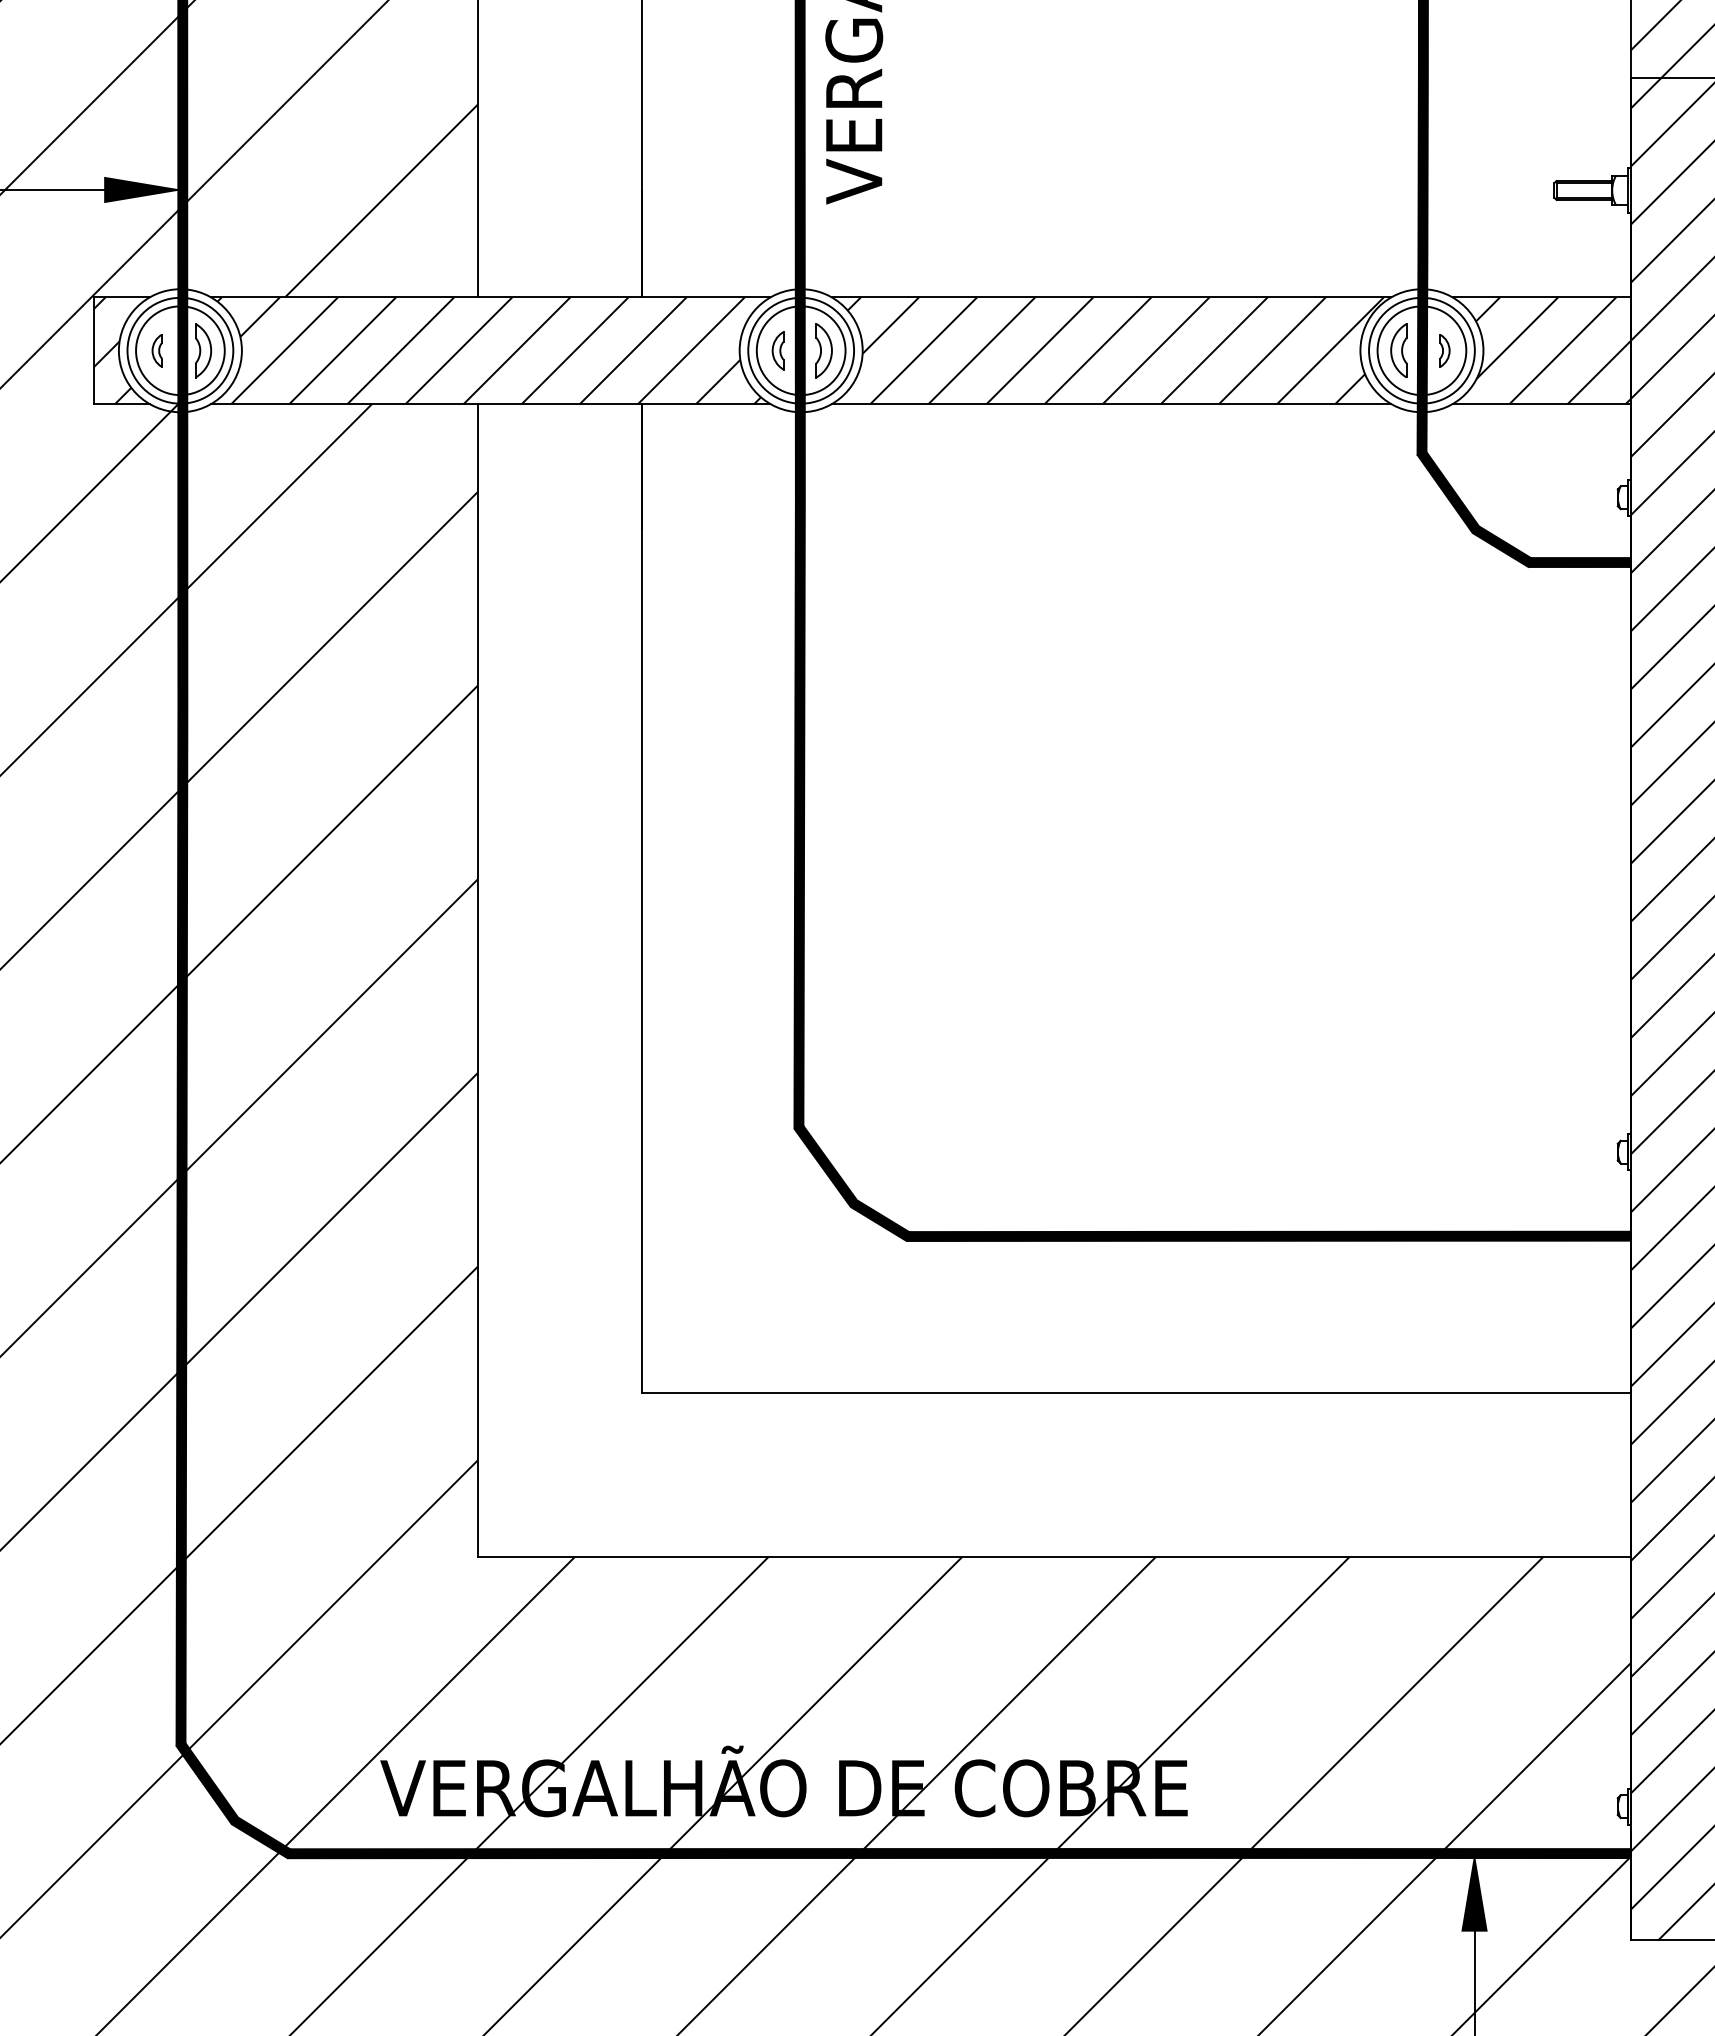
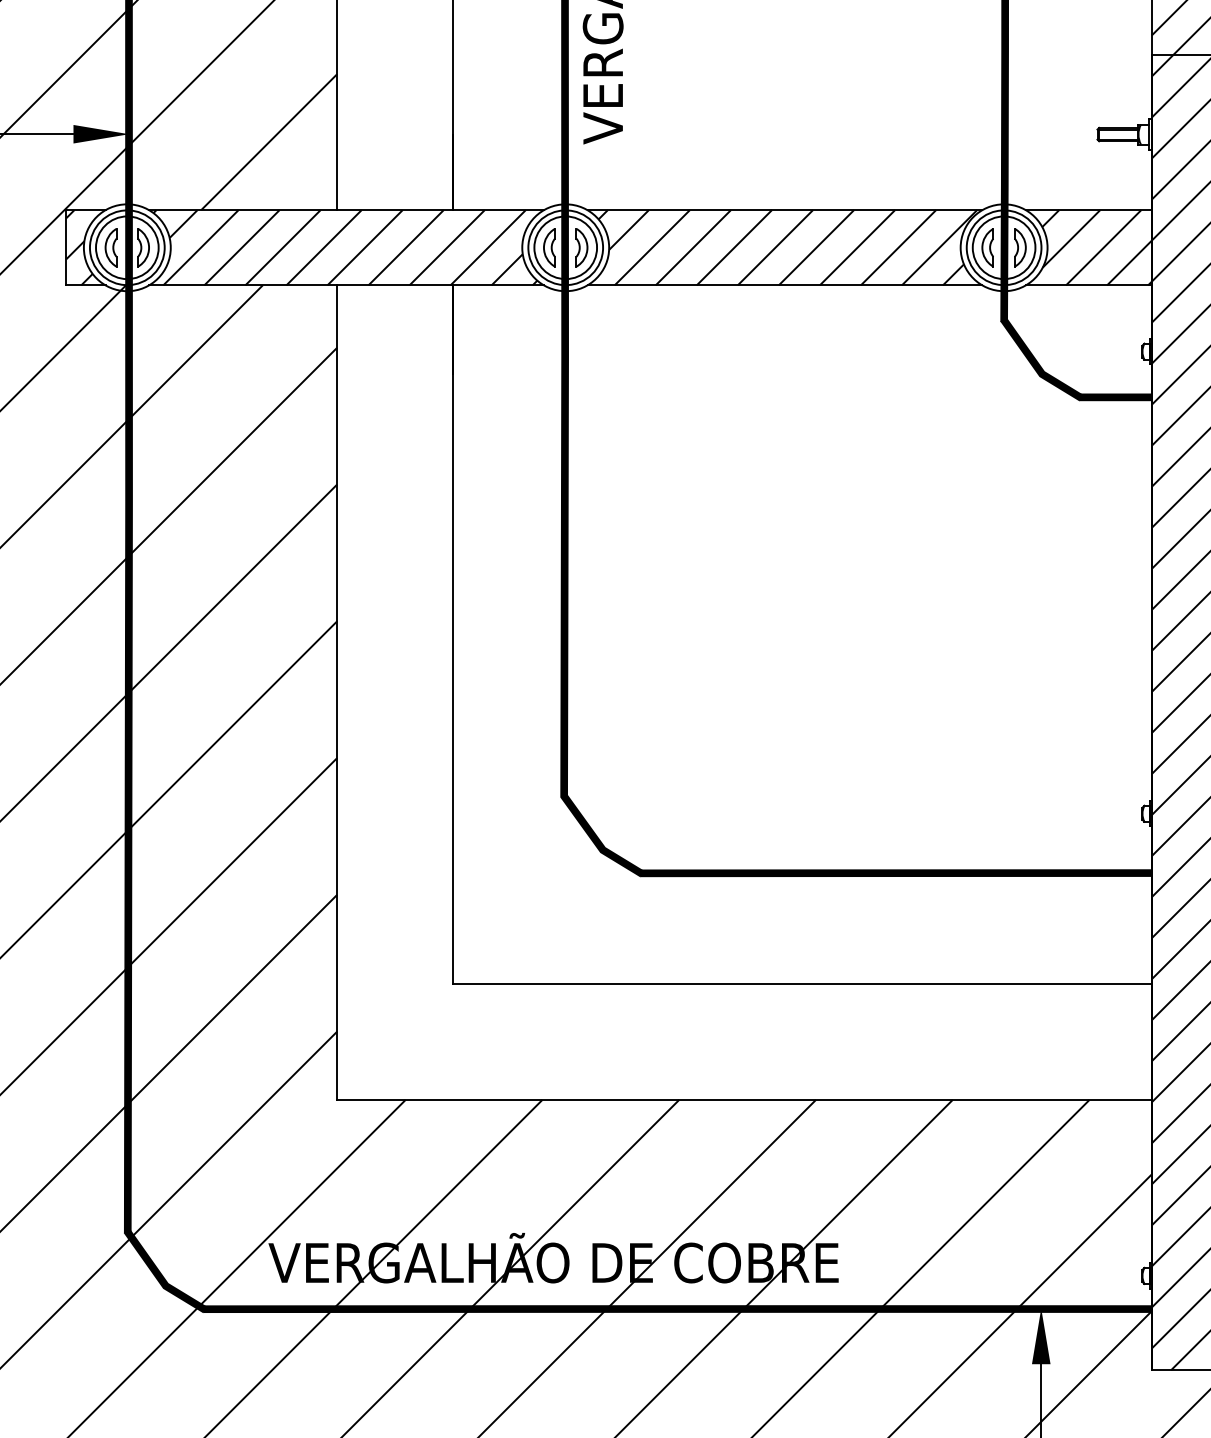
part: (156, 350) -> (110, 247), size x1.67
part: (777, 350) -> (549, 247), size x1.43
part: (1444, 350) -> (1020, 247), size x1.67

